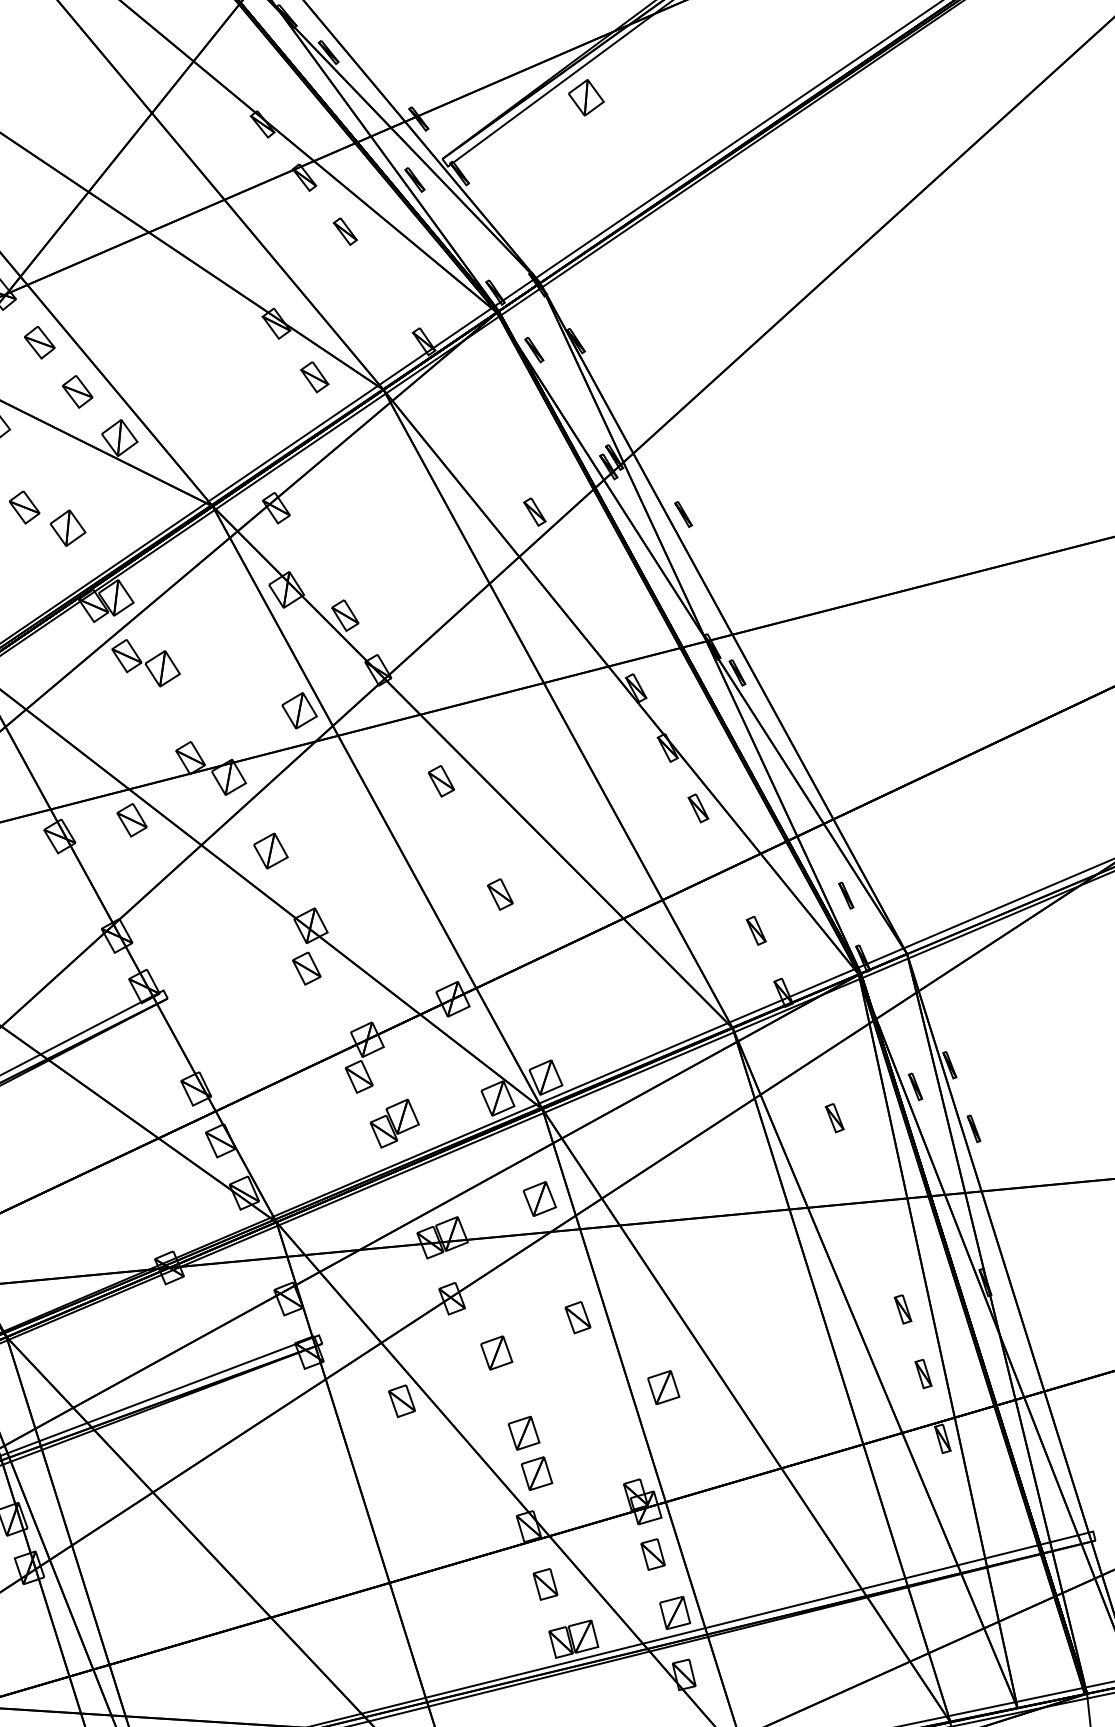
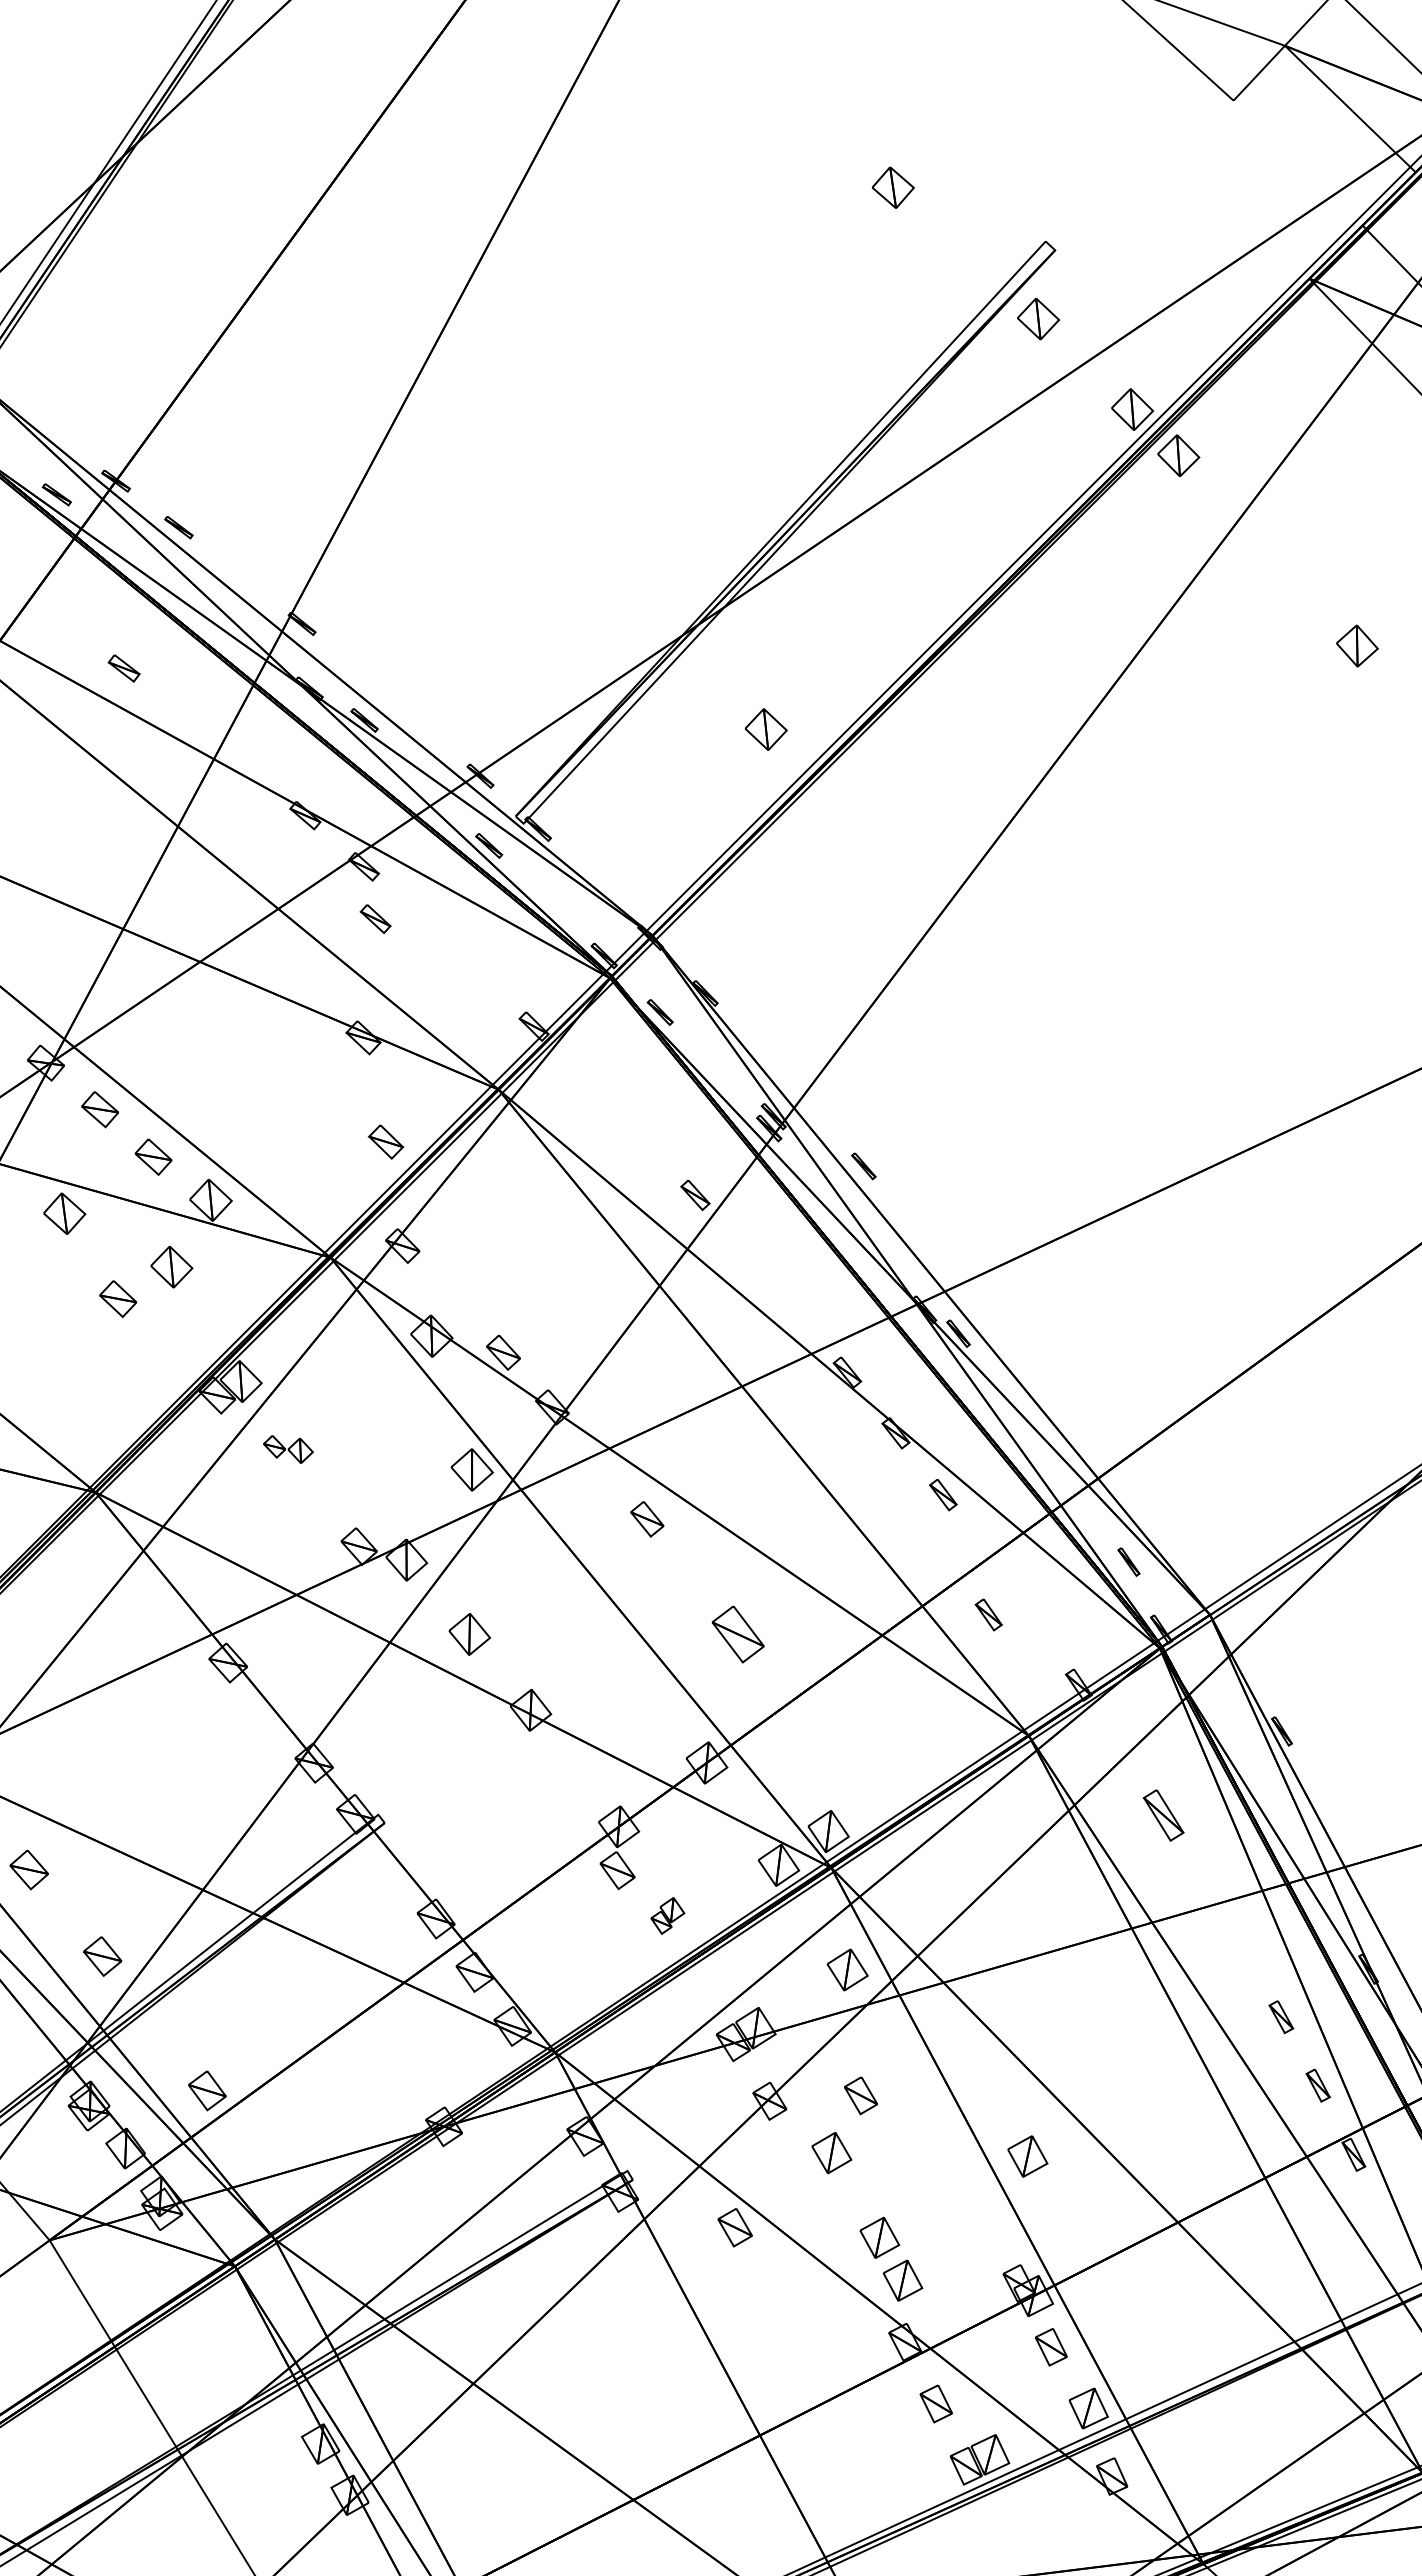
part: (585, 97) -> (765, 729), moved
part: (345, 231) -> (375, 919), moved
part: (315, 376) -> (386, 1141), moved
part: (67, 528) -> (171, 1267), moved
part: (145, 663) -> (288, 1449), size x0.6
part: (132, 820) -> (306, 1629), removed
part: (499, 894) -> (737, 1634), size x1.6
part: (756, 930) -> (988, 1614), moved
part: (306, 968) -> (535, 1759), removed
part: (915, 1087) -> (1247, 1763), removed
part: (834, 1117) -> (1162, 1815), size x1.6
part: (394, 1123) -> (667, 1915), size x0.6
part: (973, 1129) -> (1322, 1798), removed
part: (577, 1317) -> (860, 2095), moved

